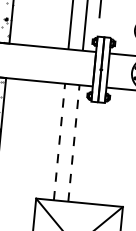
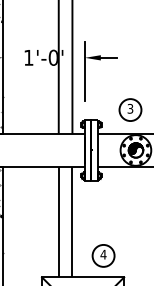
line: (59, 141) -> (58, 221), dashed -> solid
line: (74, 142) -> (72, 221), dashed -> solid
part: (103, 181) -> (103, 255), added

